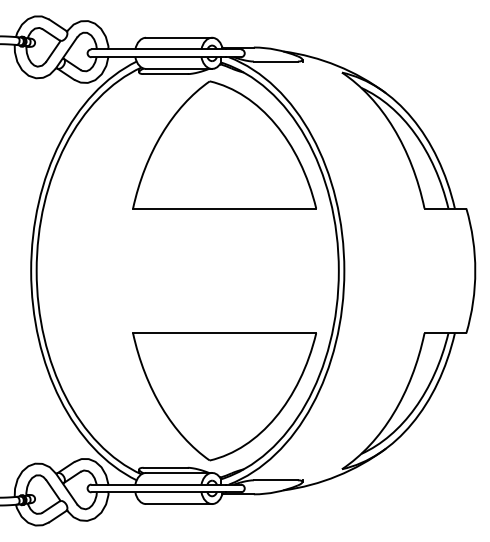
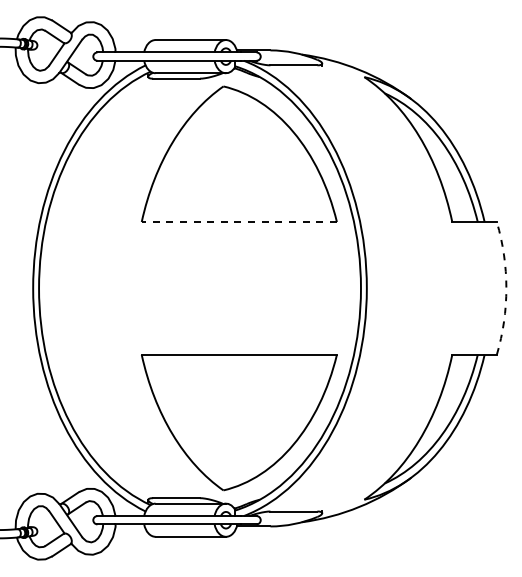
line: (224, 209) -> (239, 222), solid -> dashed
arc: (475, 271) -> (506, 288), solid -> dashed

